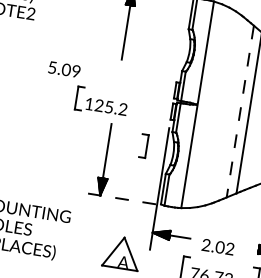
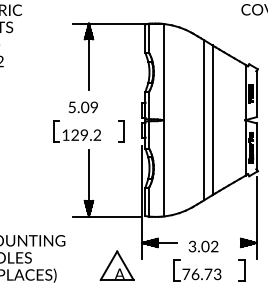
text: (63, 69) -> (82, 107), moved
text: (108, 106) -> (83, 134), 125.2 -> 129.2
line: (240, 111) -> (204, 120), dashed -> solid
part: (143, 146) -> (121, 131), moved
line: (120, 198) -> (107, 216), dashed -> solid
text: (205, 247) -> (192, 248), 2.02 -> 3.02

